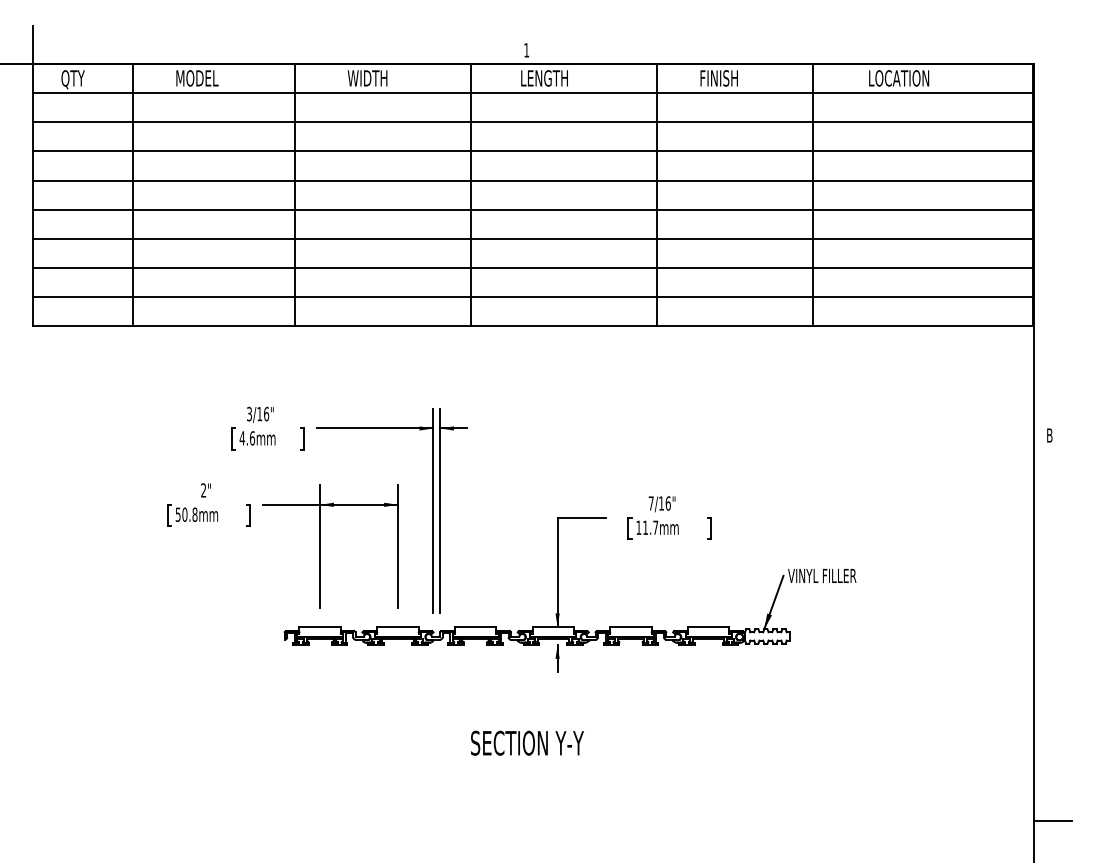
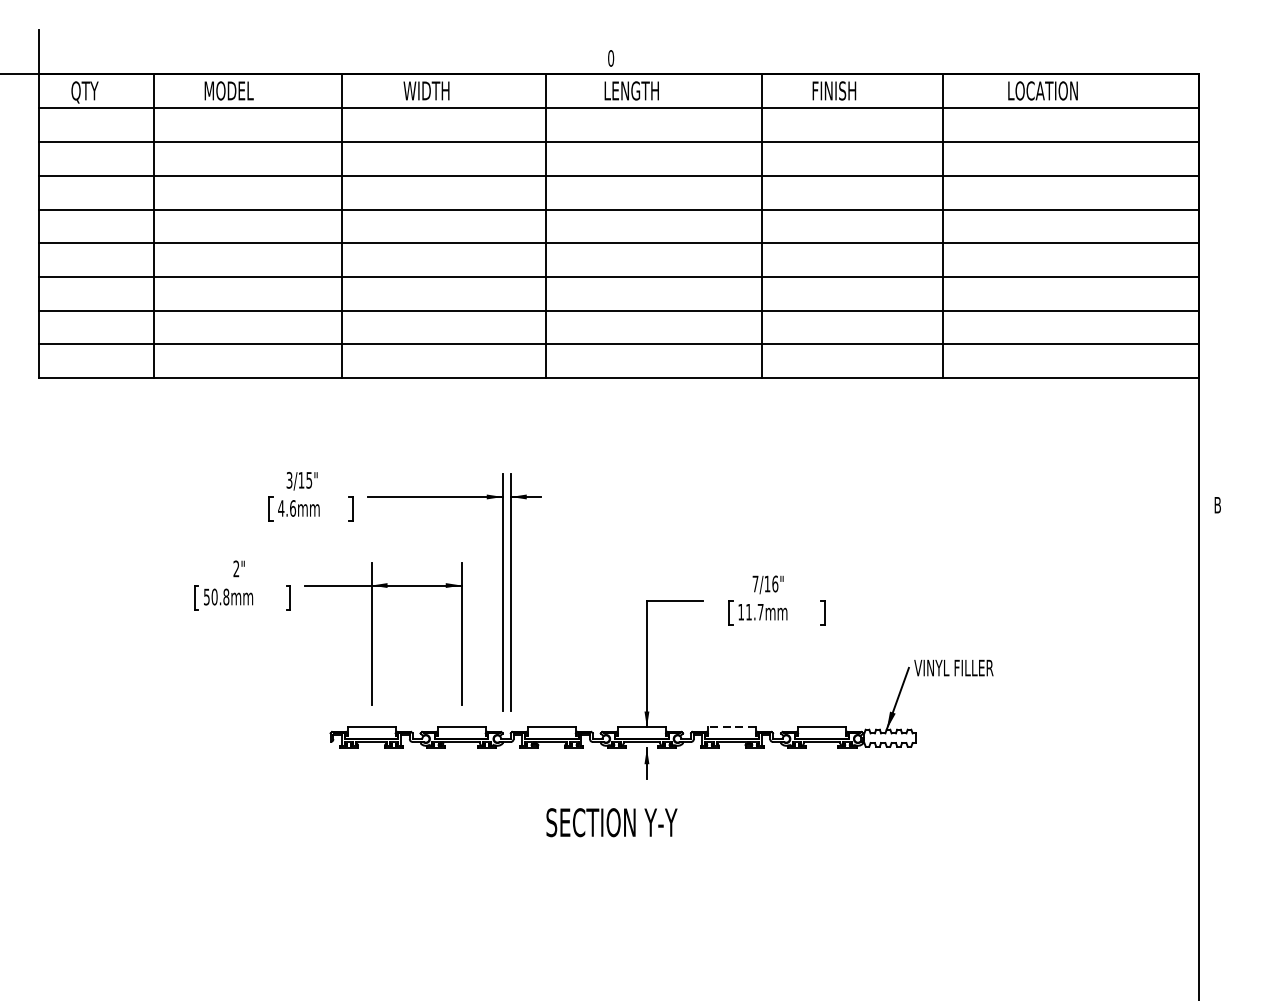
text: (526, 50) -> (610, 58), 1 -> 0
text: (266, 413) -> (309, 479), 3/16" -> 3/15"
line: (630, 627) -> (731, 727), solid -> dashed
text: (527, 742) -> (612, 821), moved
line: (1052, 821) -> (1220, 952), removed

